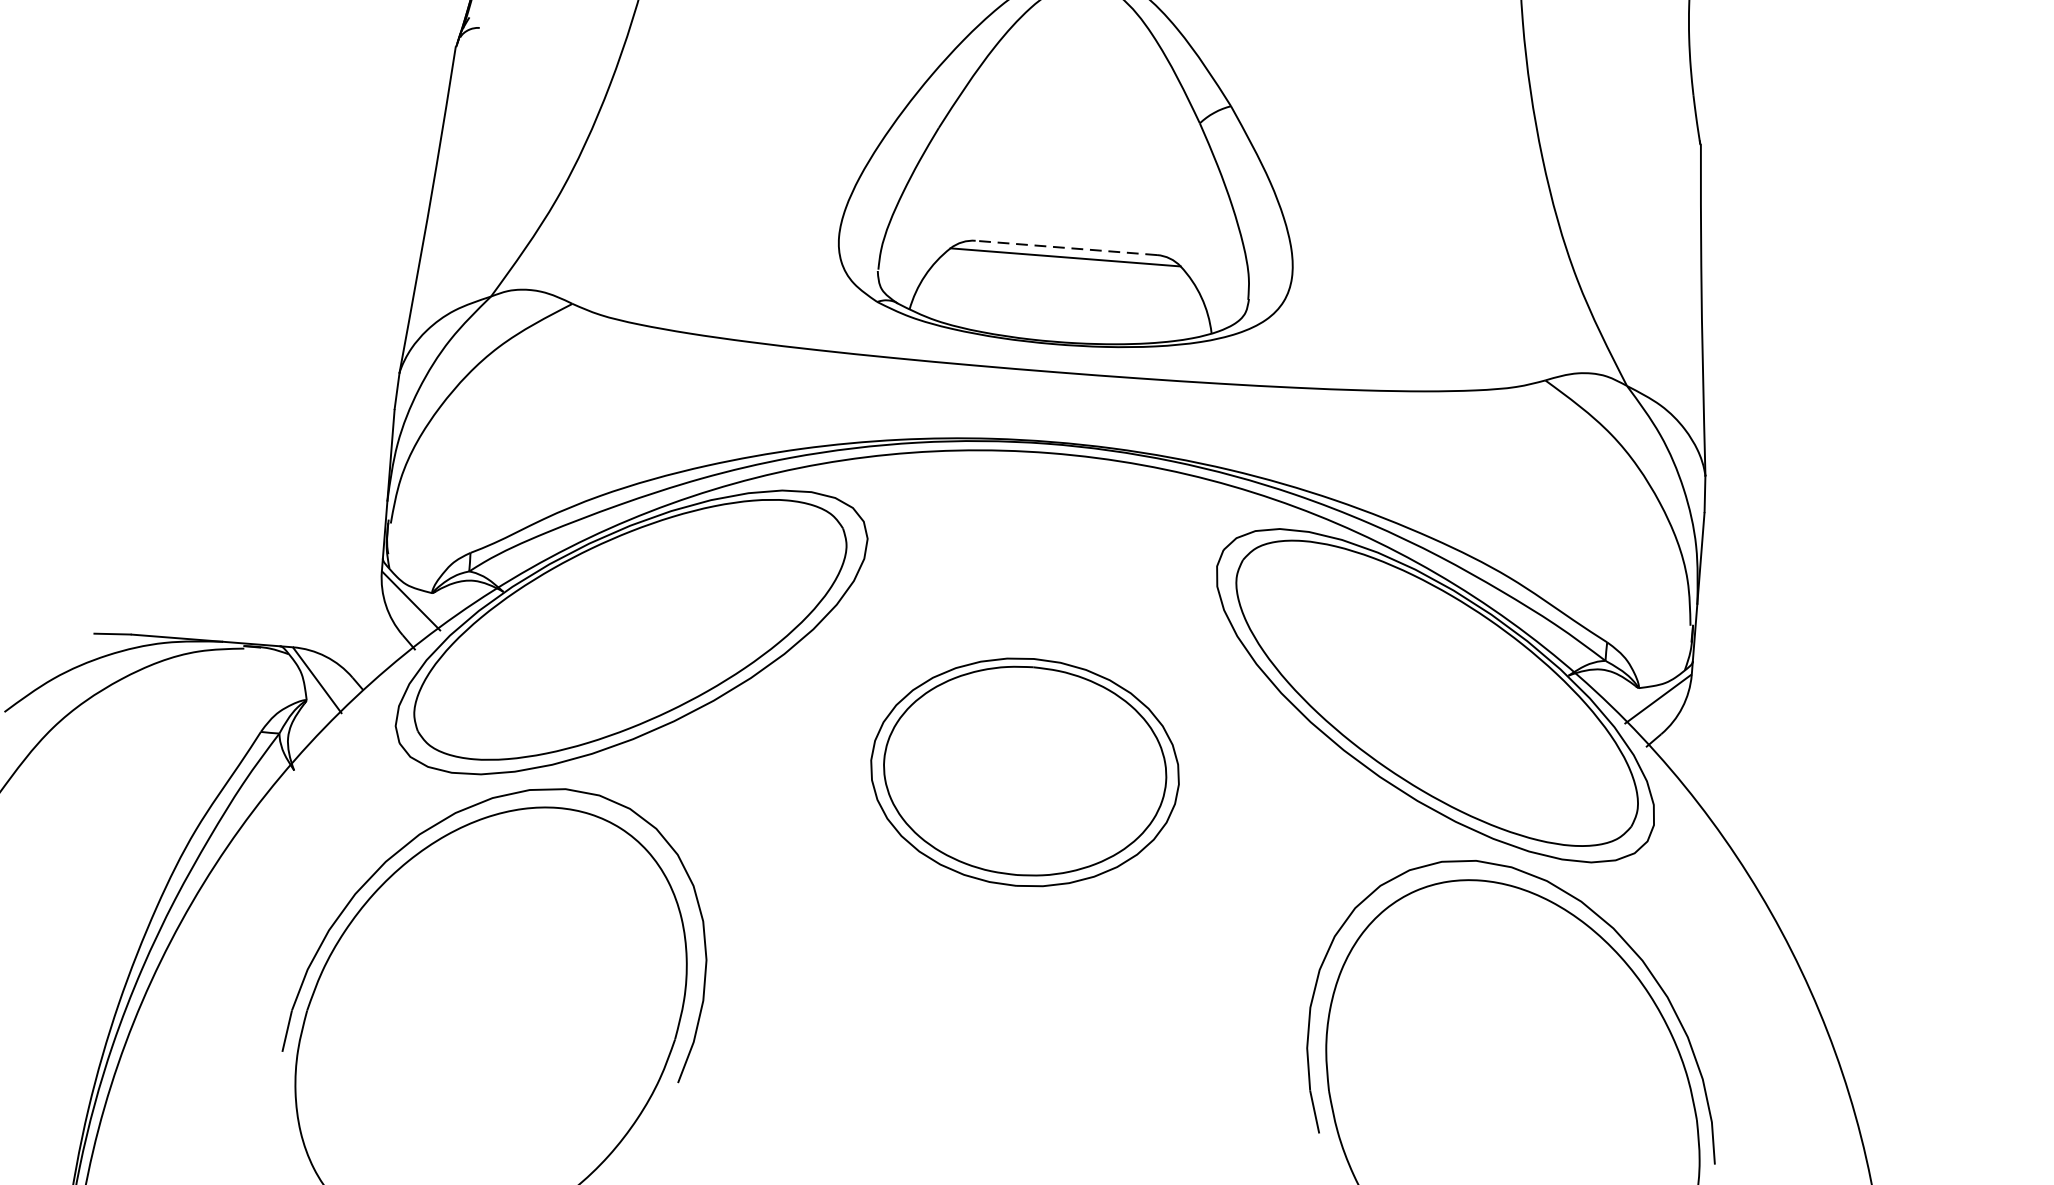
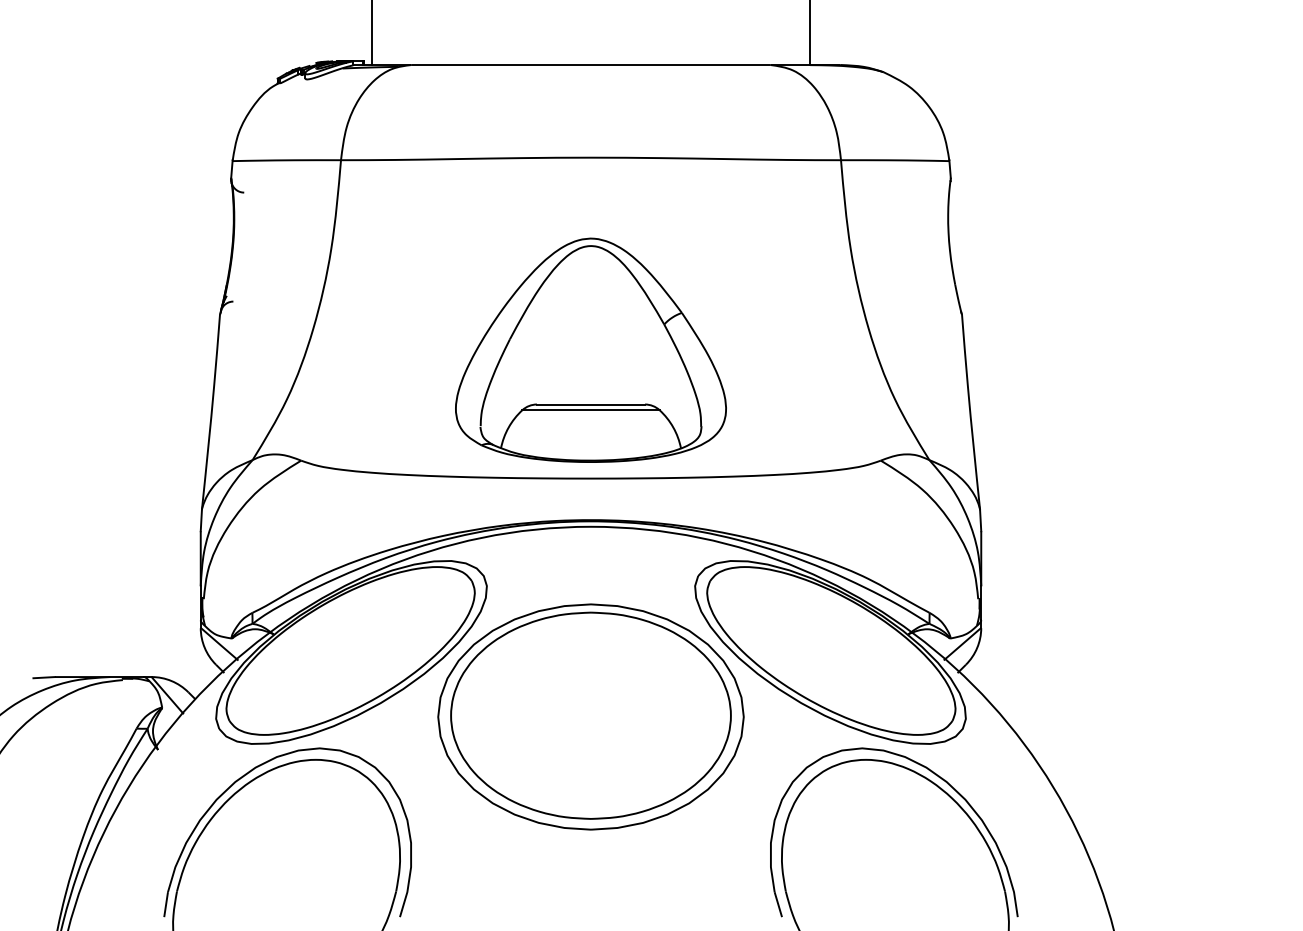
line: (1065, 247) -> (590, 404), dashed -> solid
part: (1024, 771) -> (590, 716), size x1.67

